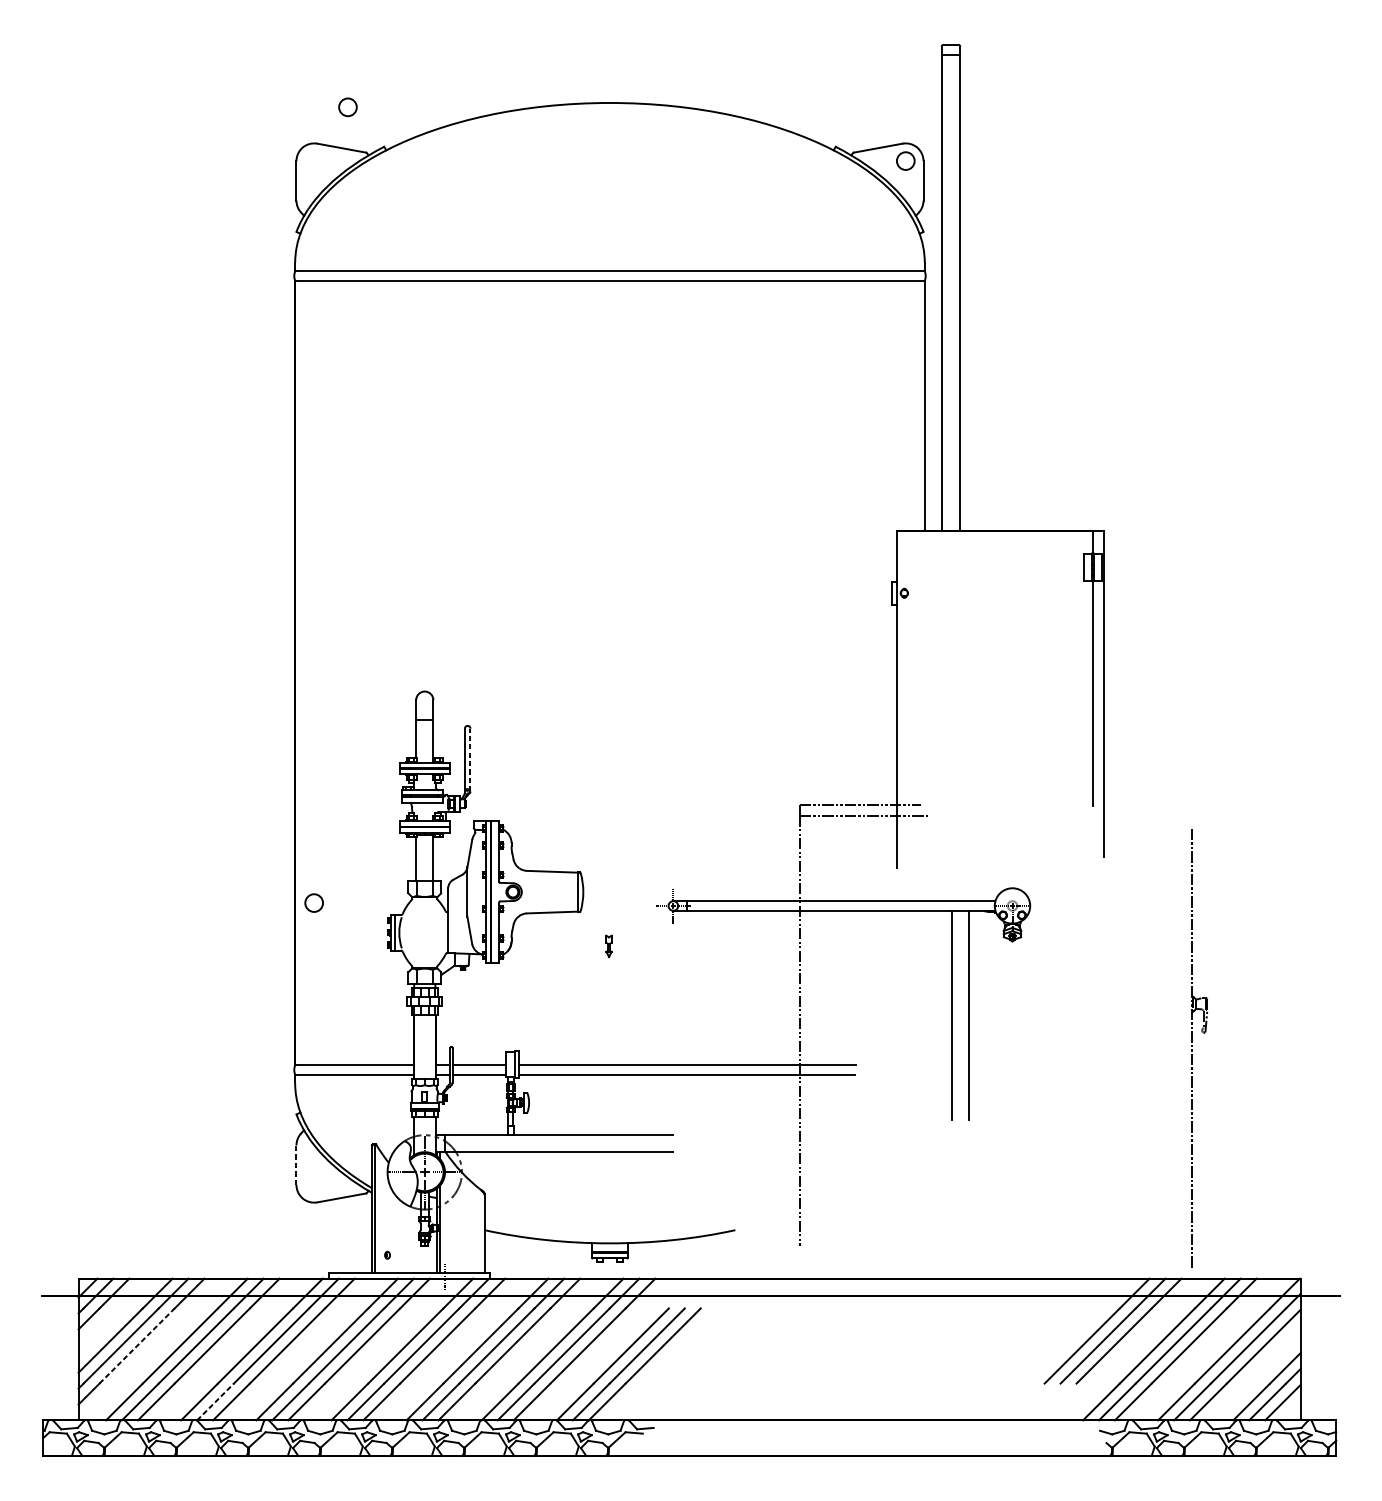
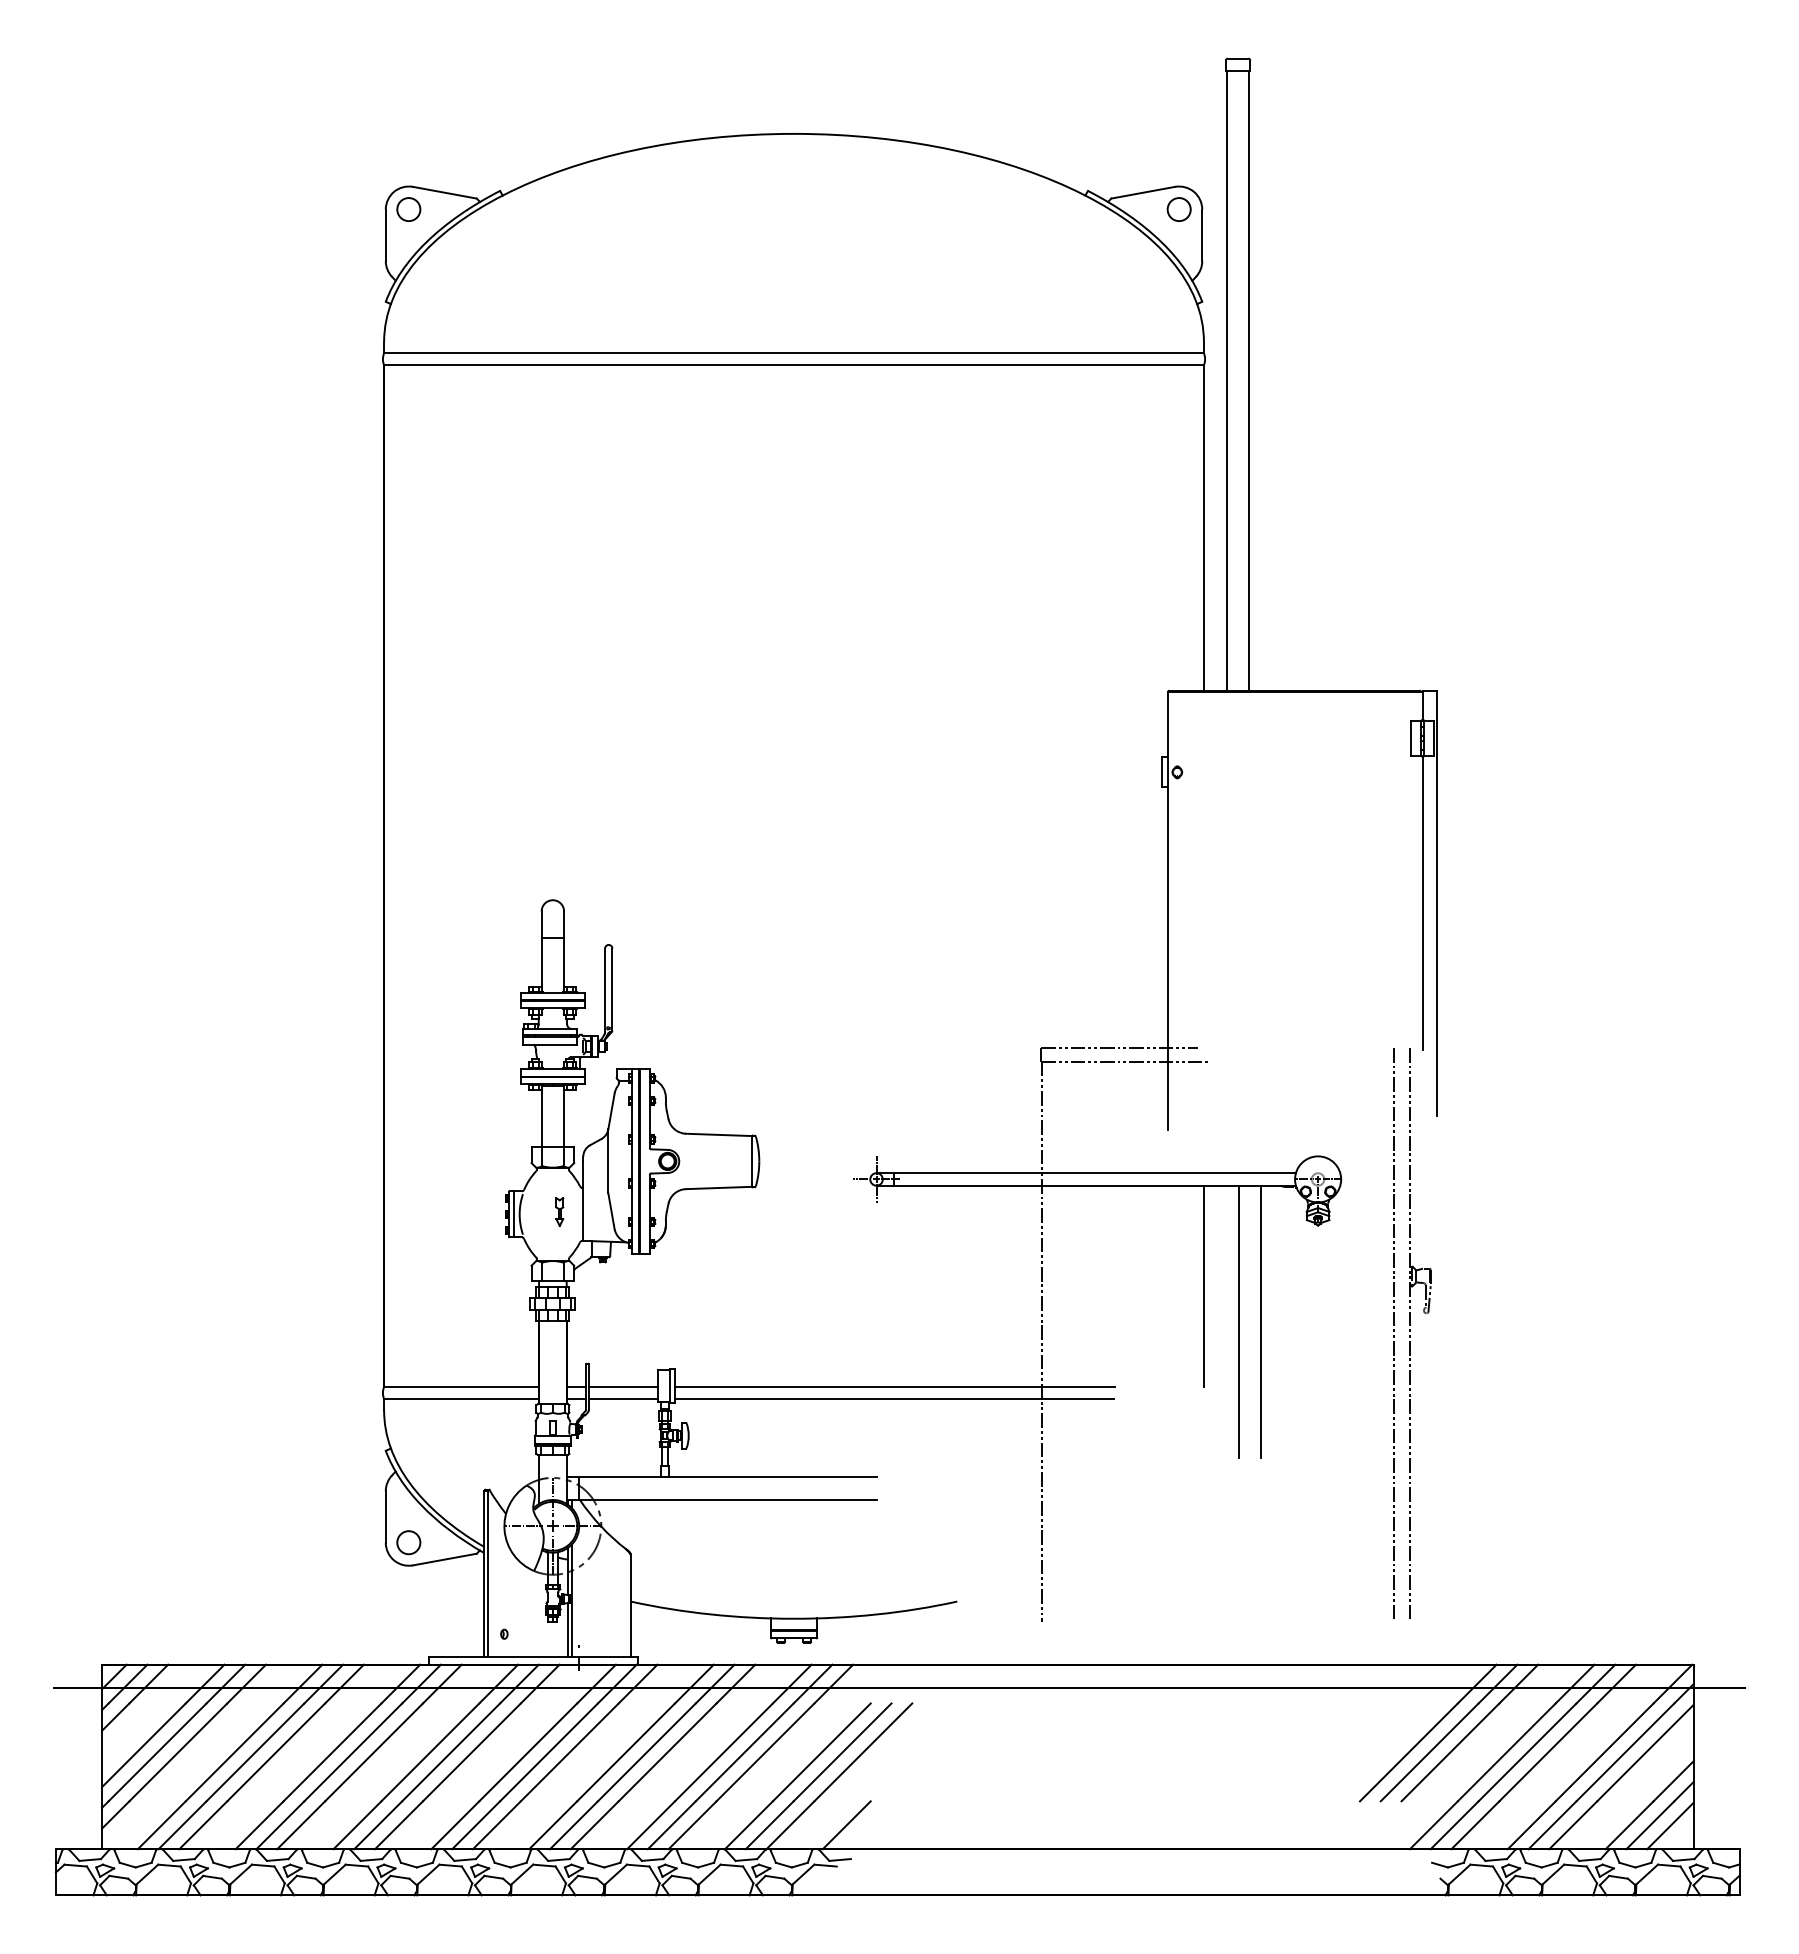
circle: (347, 107) -> (408, 209), moved
line: (470, 760) -> (612, 989), dashed -> solid
circle: (313, 902) -> (408, 1542), moved
part: (608, 945) -> (559, 1211), moved
line: (924, 988) -> (1203, 1286), added
line: (1070, 1025) -> (1393, 1334), added
part: (1191, 1046) -> (1410, 1331), moved
line: (296, 1164) -> (385, 1516), dashed -> solid
line: (137, 1346) -> (178, 1752), dashed -> solid
line: (215, 1402) -> (280, 1825), dashed -> solid
line: (650, 1402) -> (846, 1825), added

